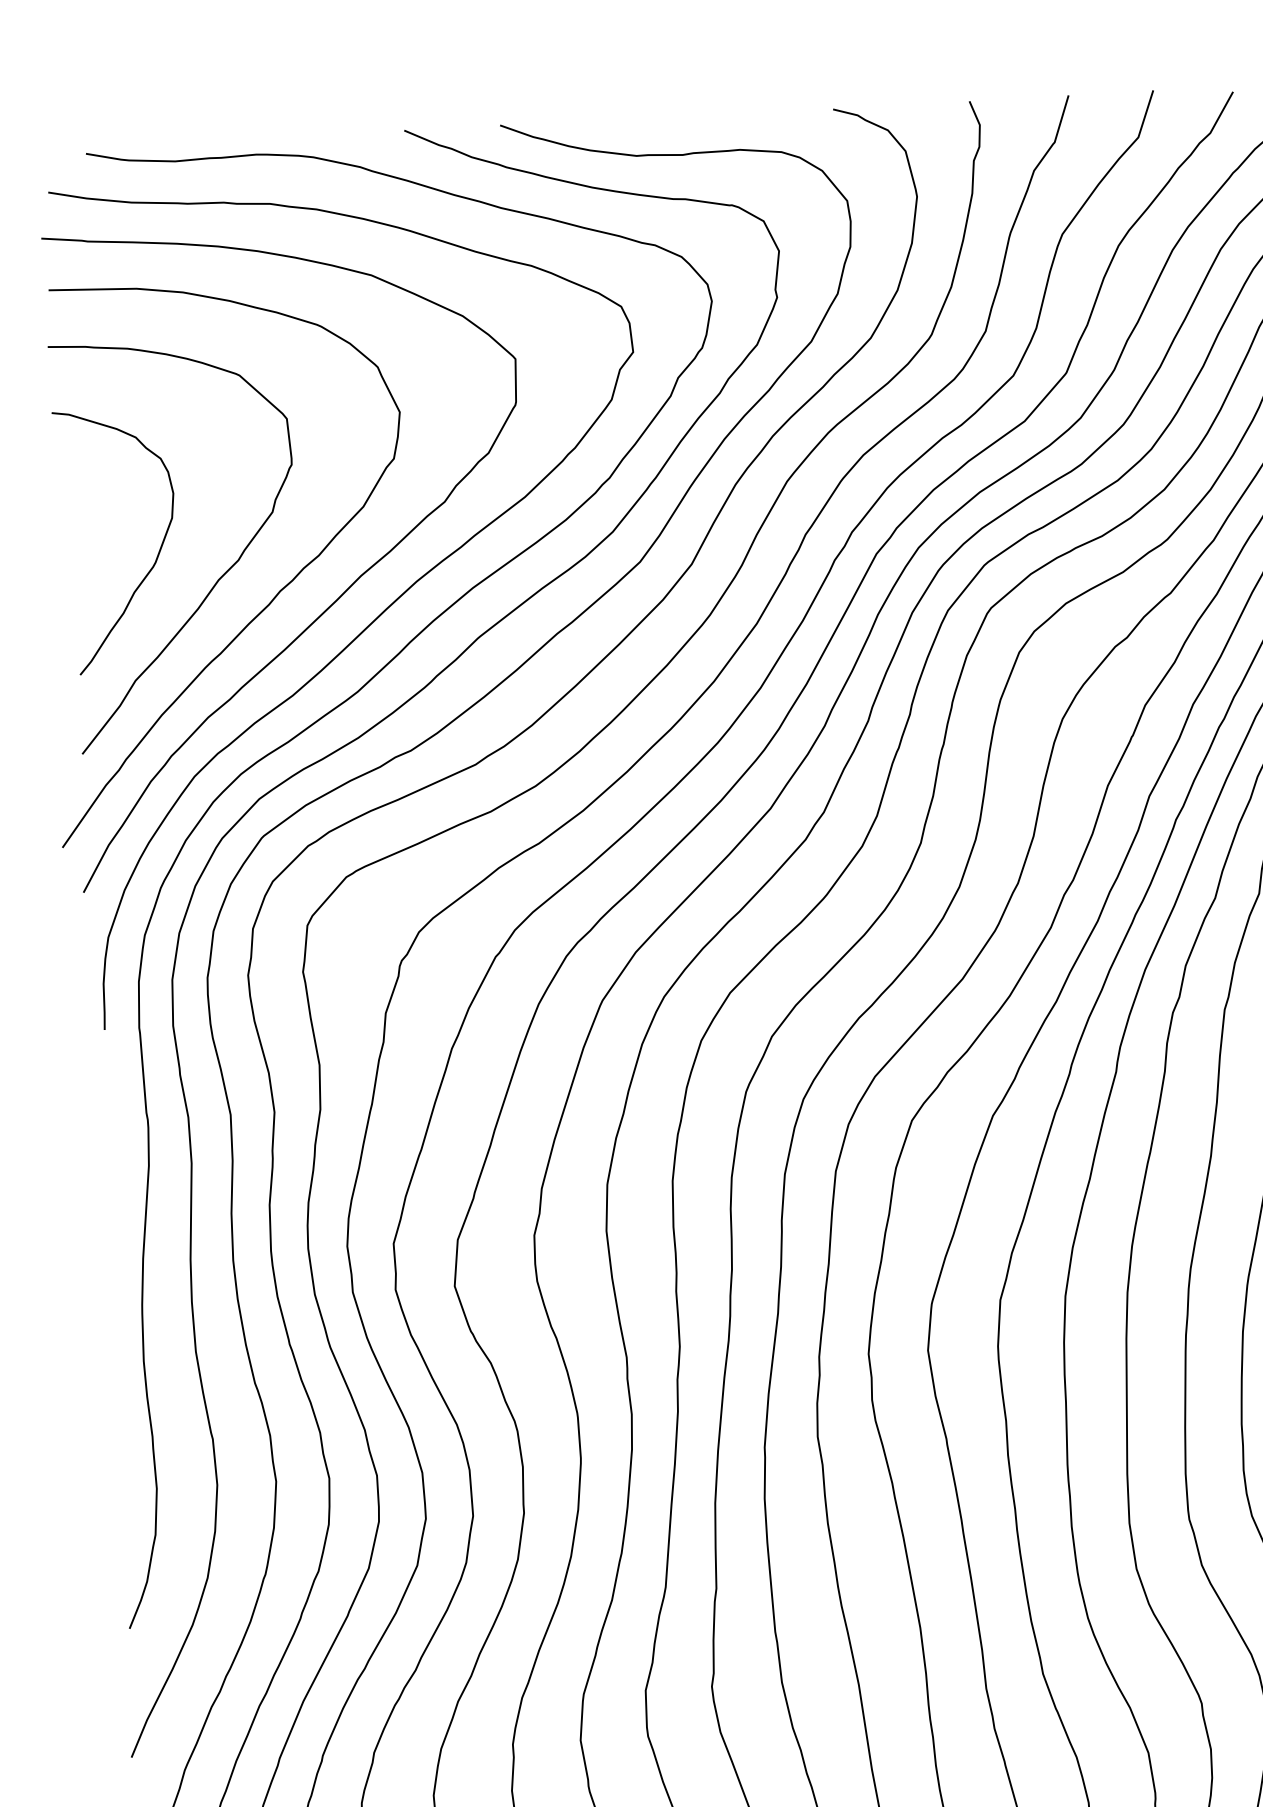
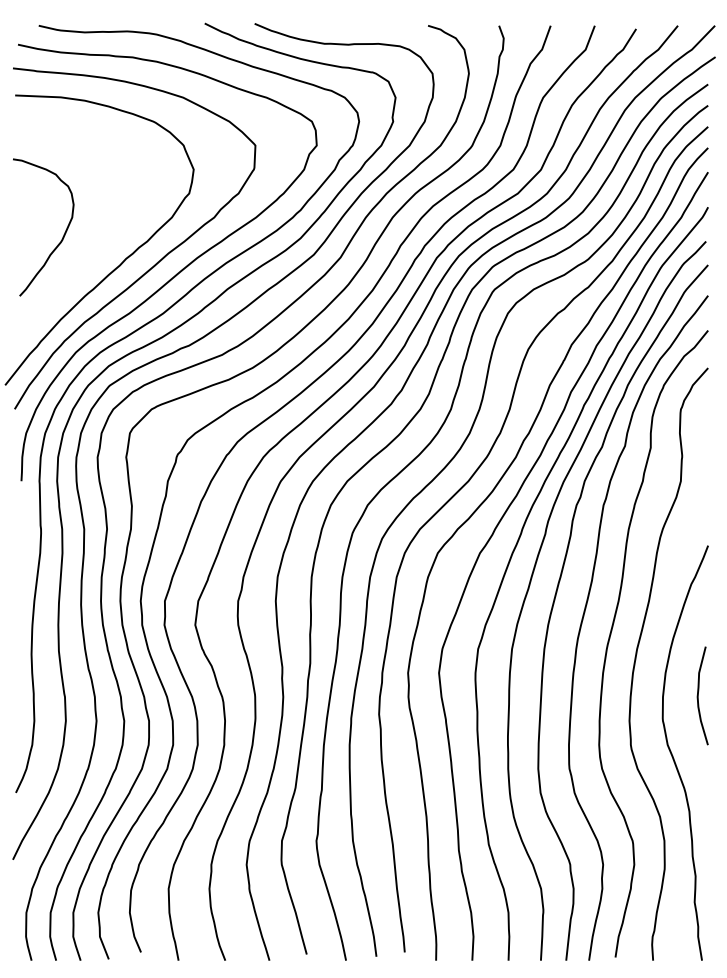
curve: (218, 576) -> (94, 249), removed

